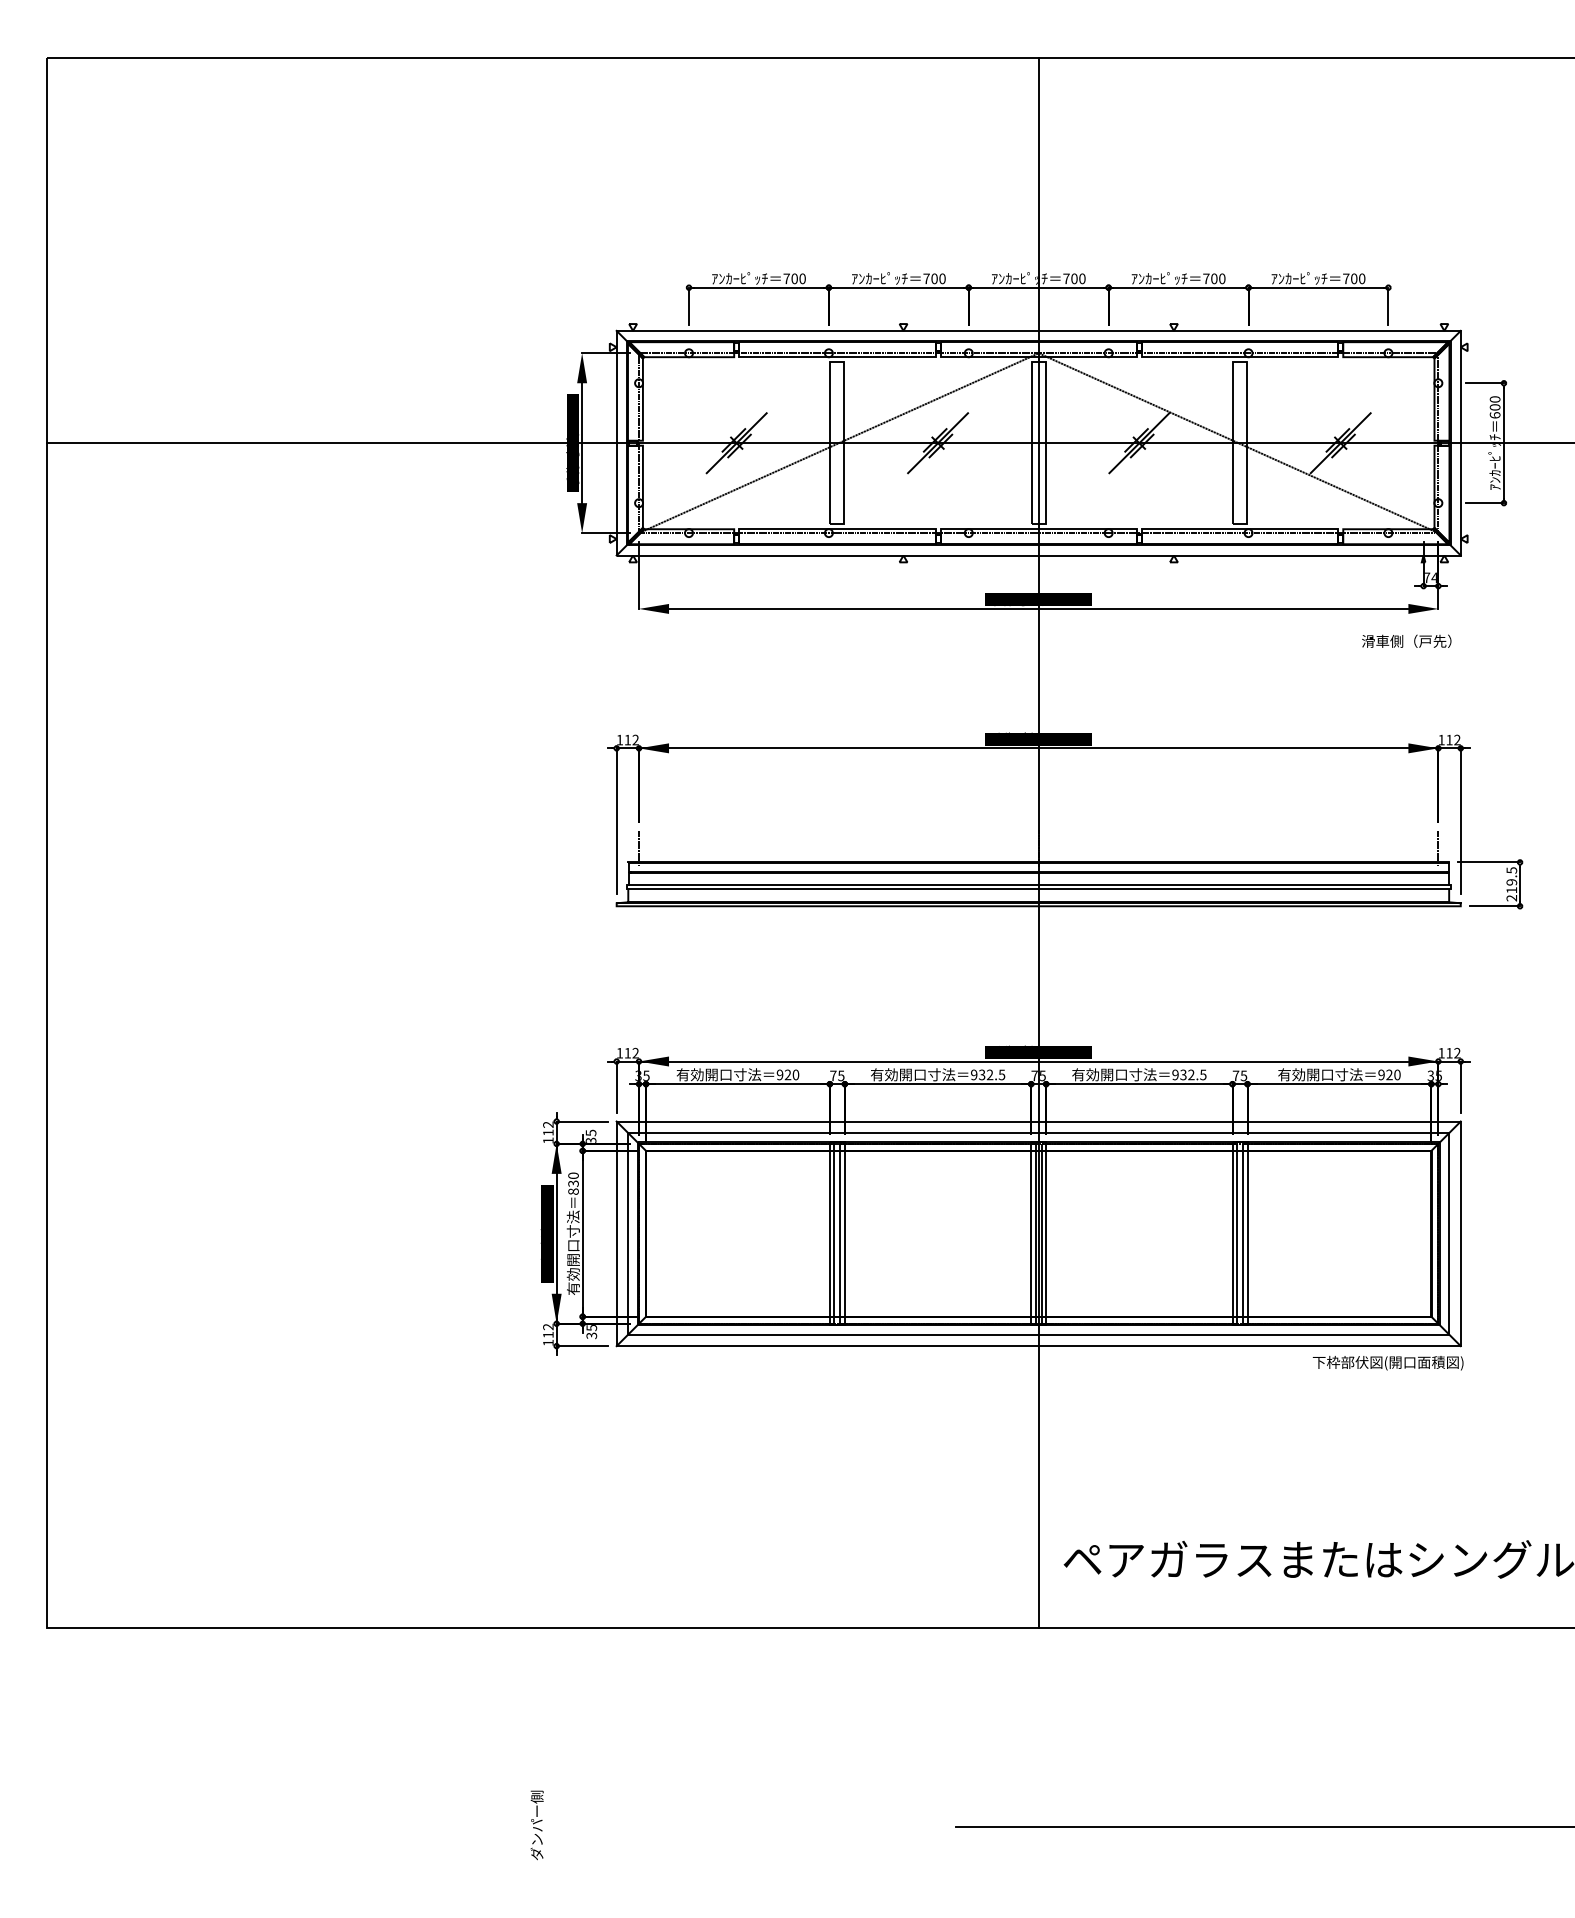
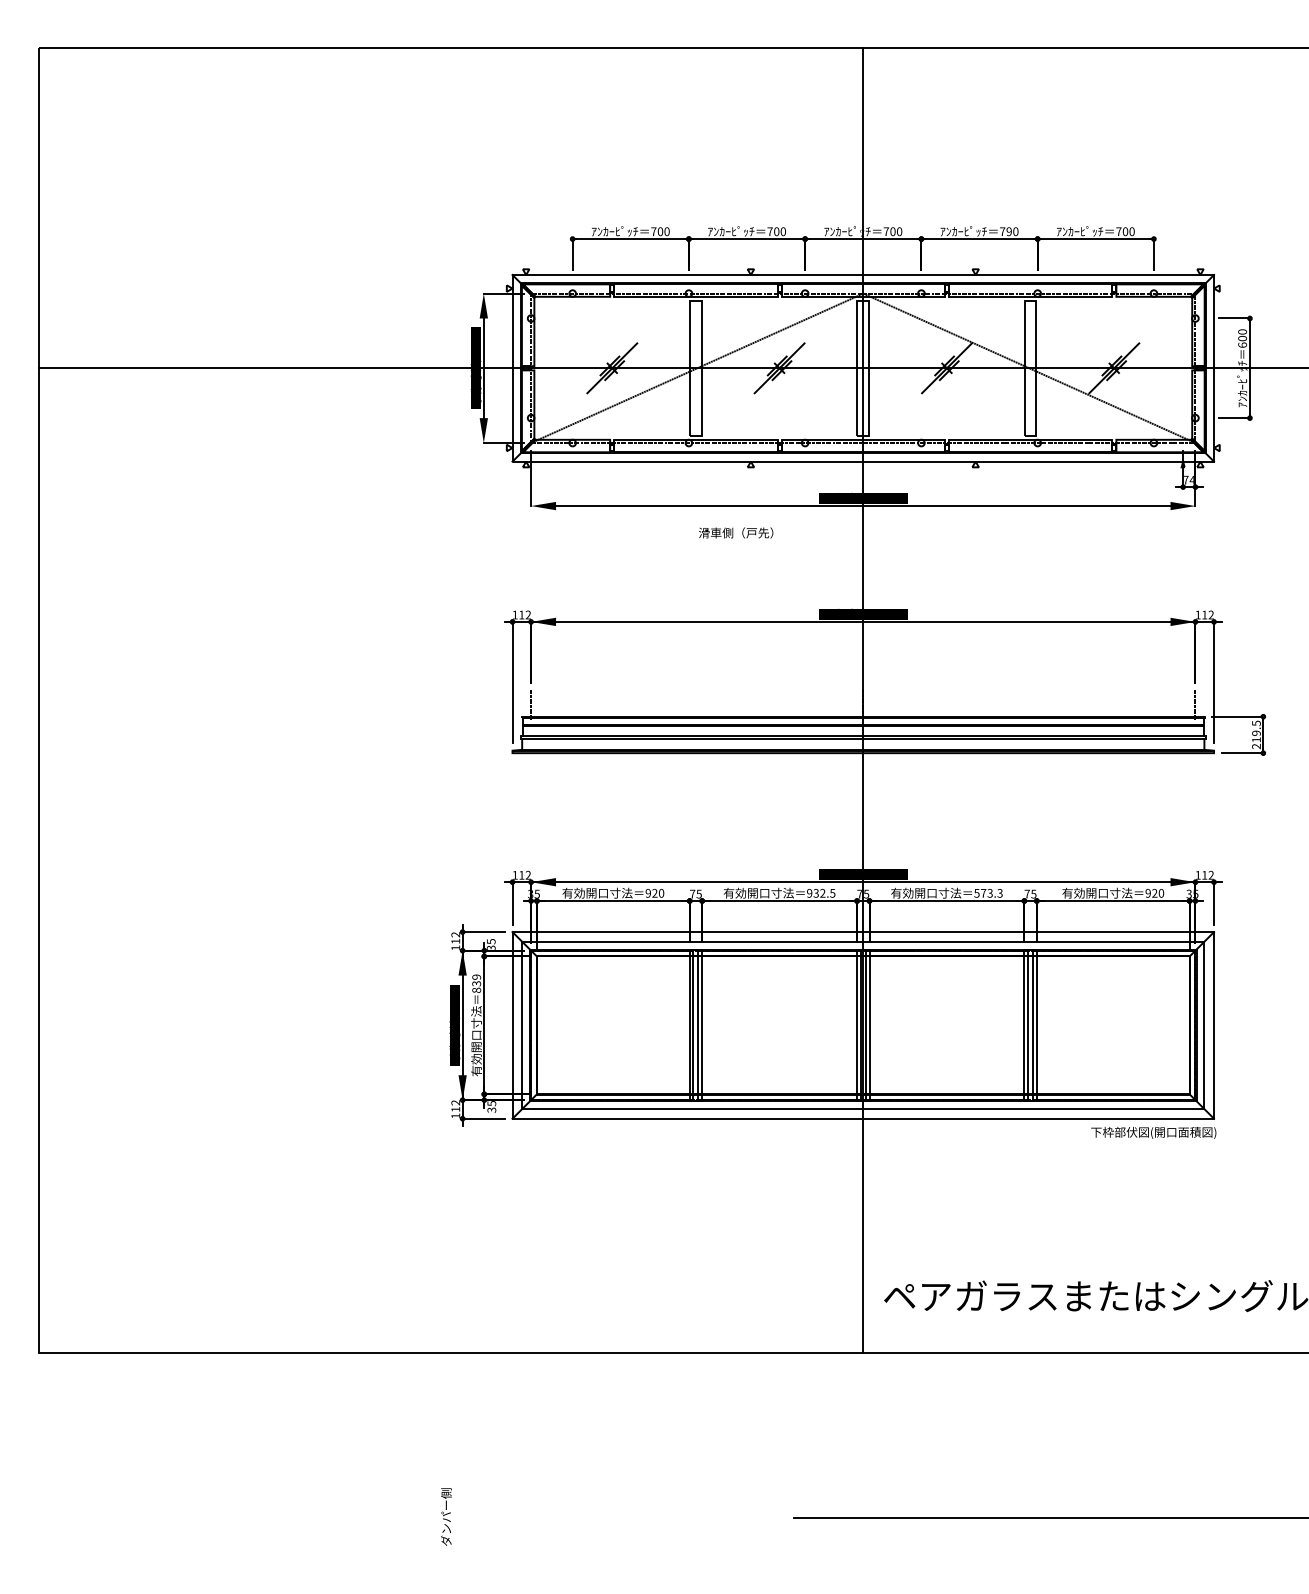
text: (1214, 278) -> (1009, 231), 700 -> 790
text: (1406, 640) -> (735, 532), moved
text: (1189, 1074) -> (988, 892), 932.5 -> 573.3
text: (573, 1175) -> (476, 976), 830 -> 839

